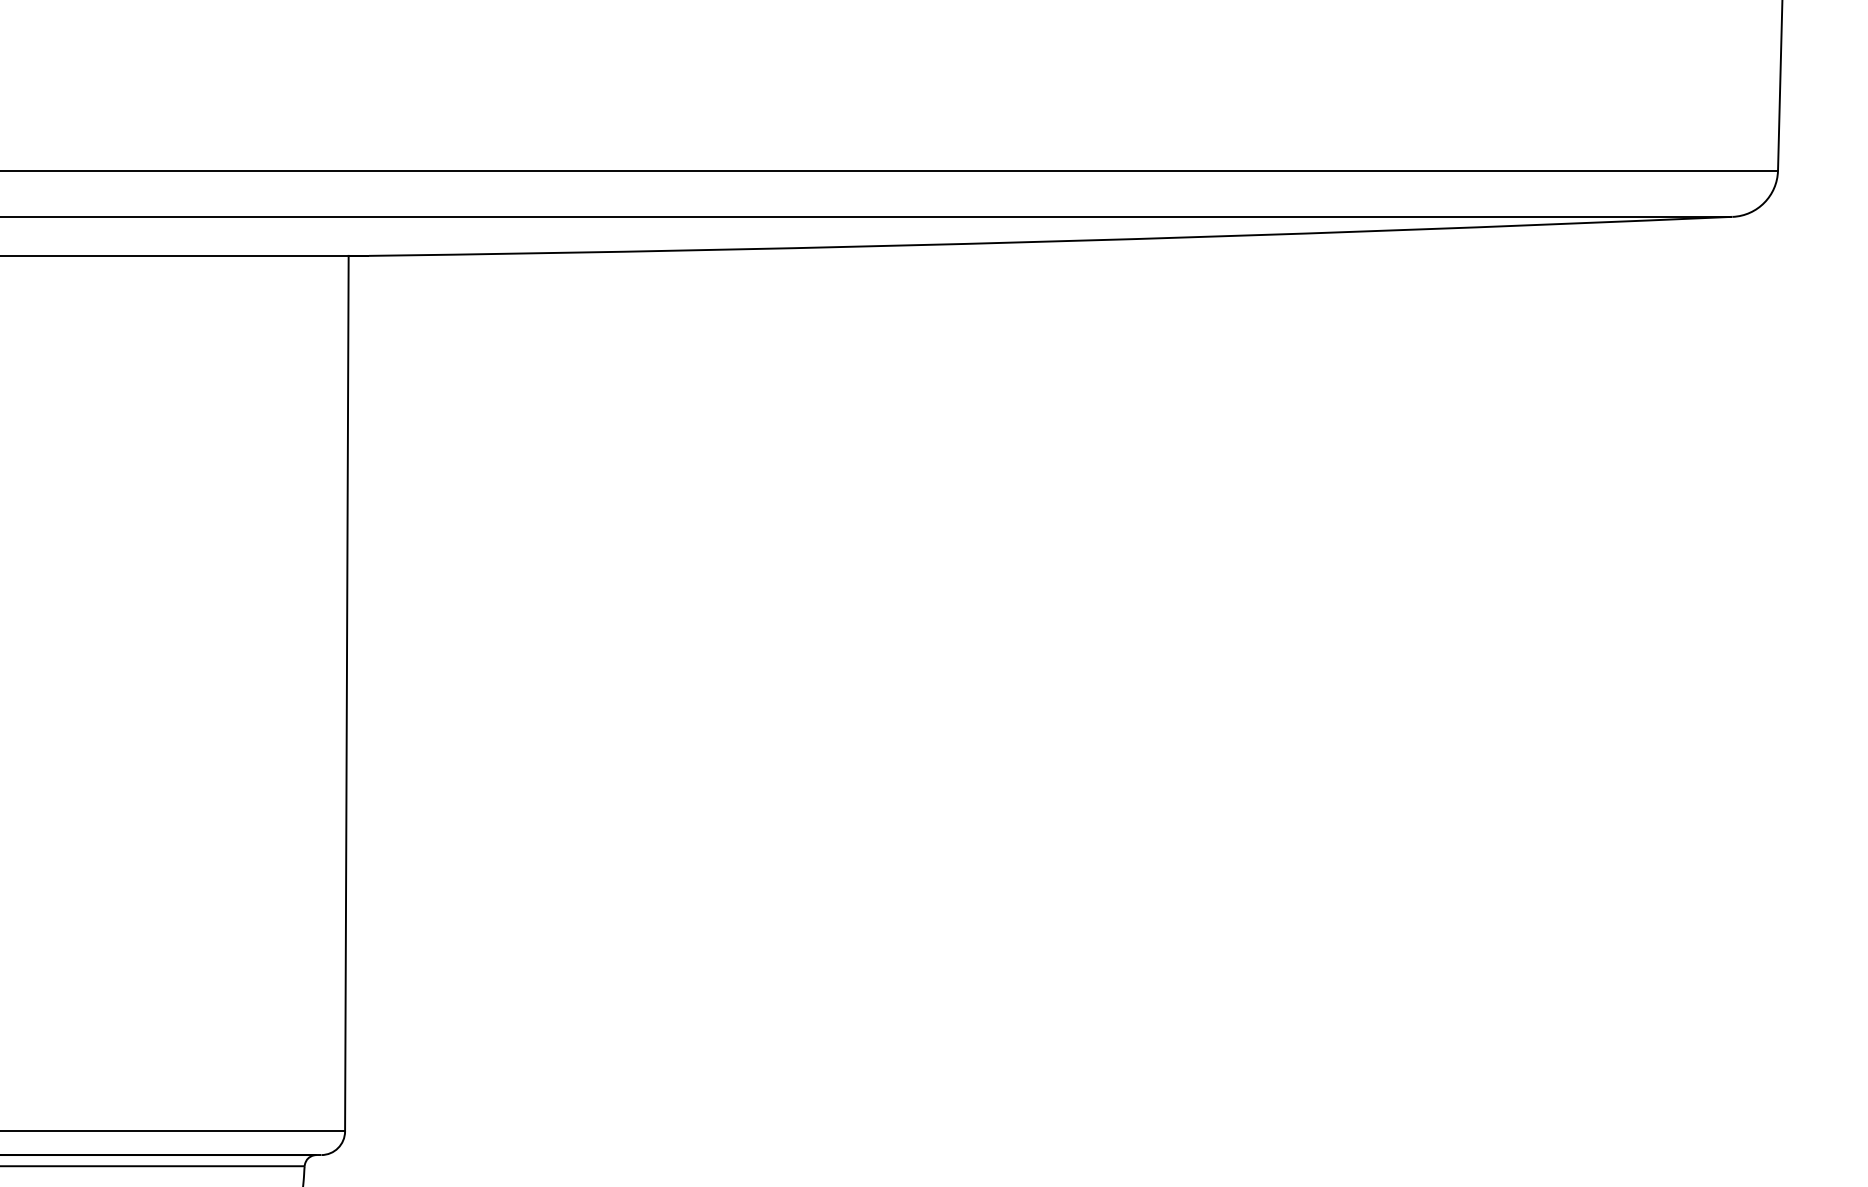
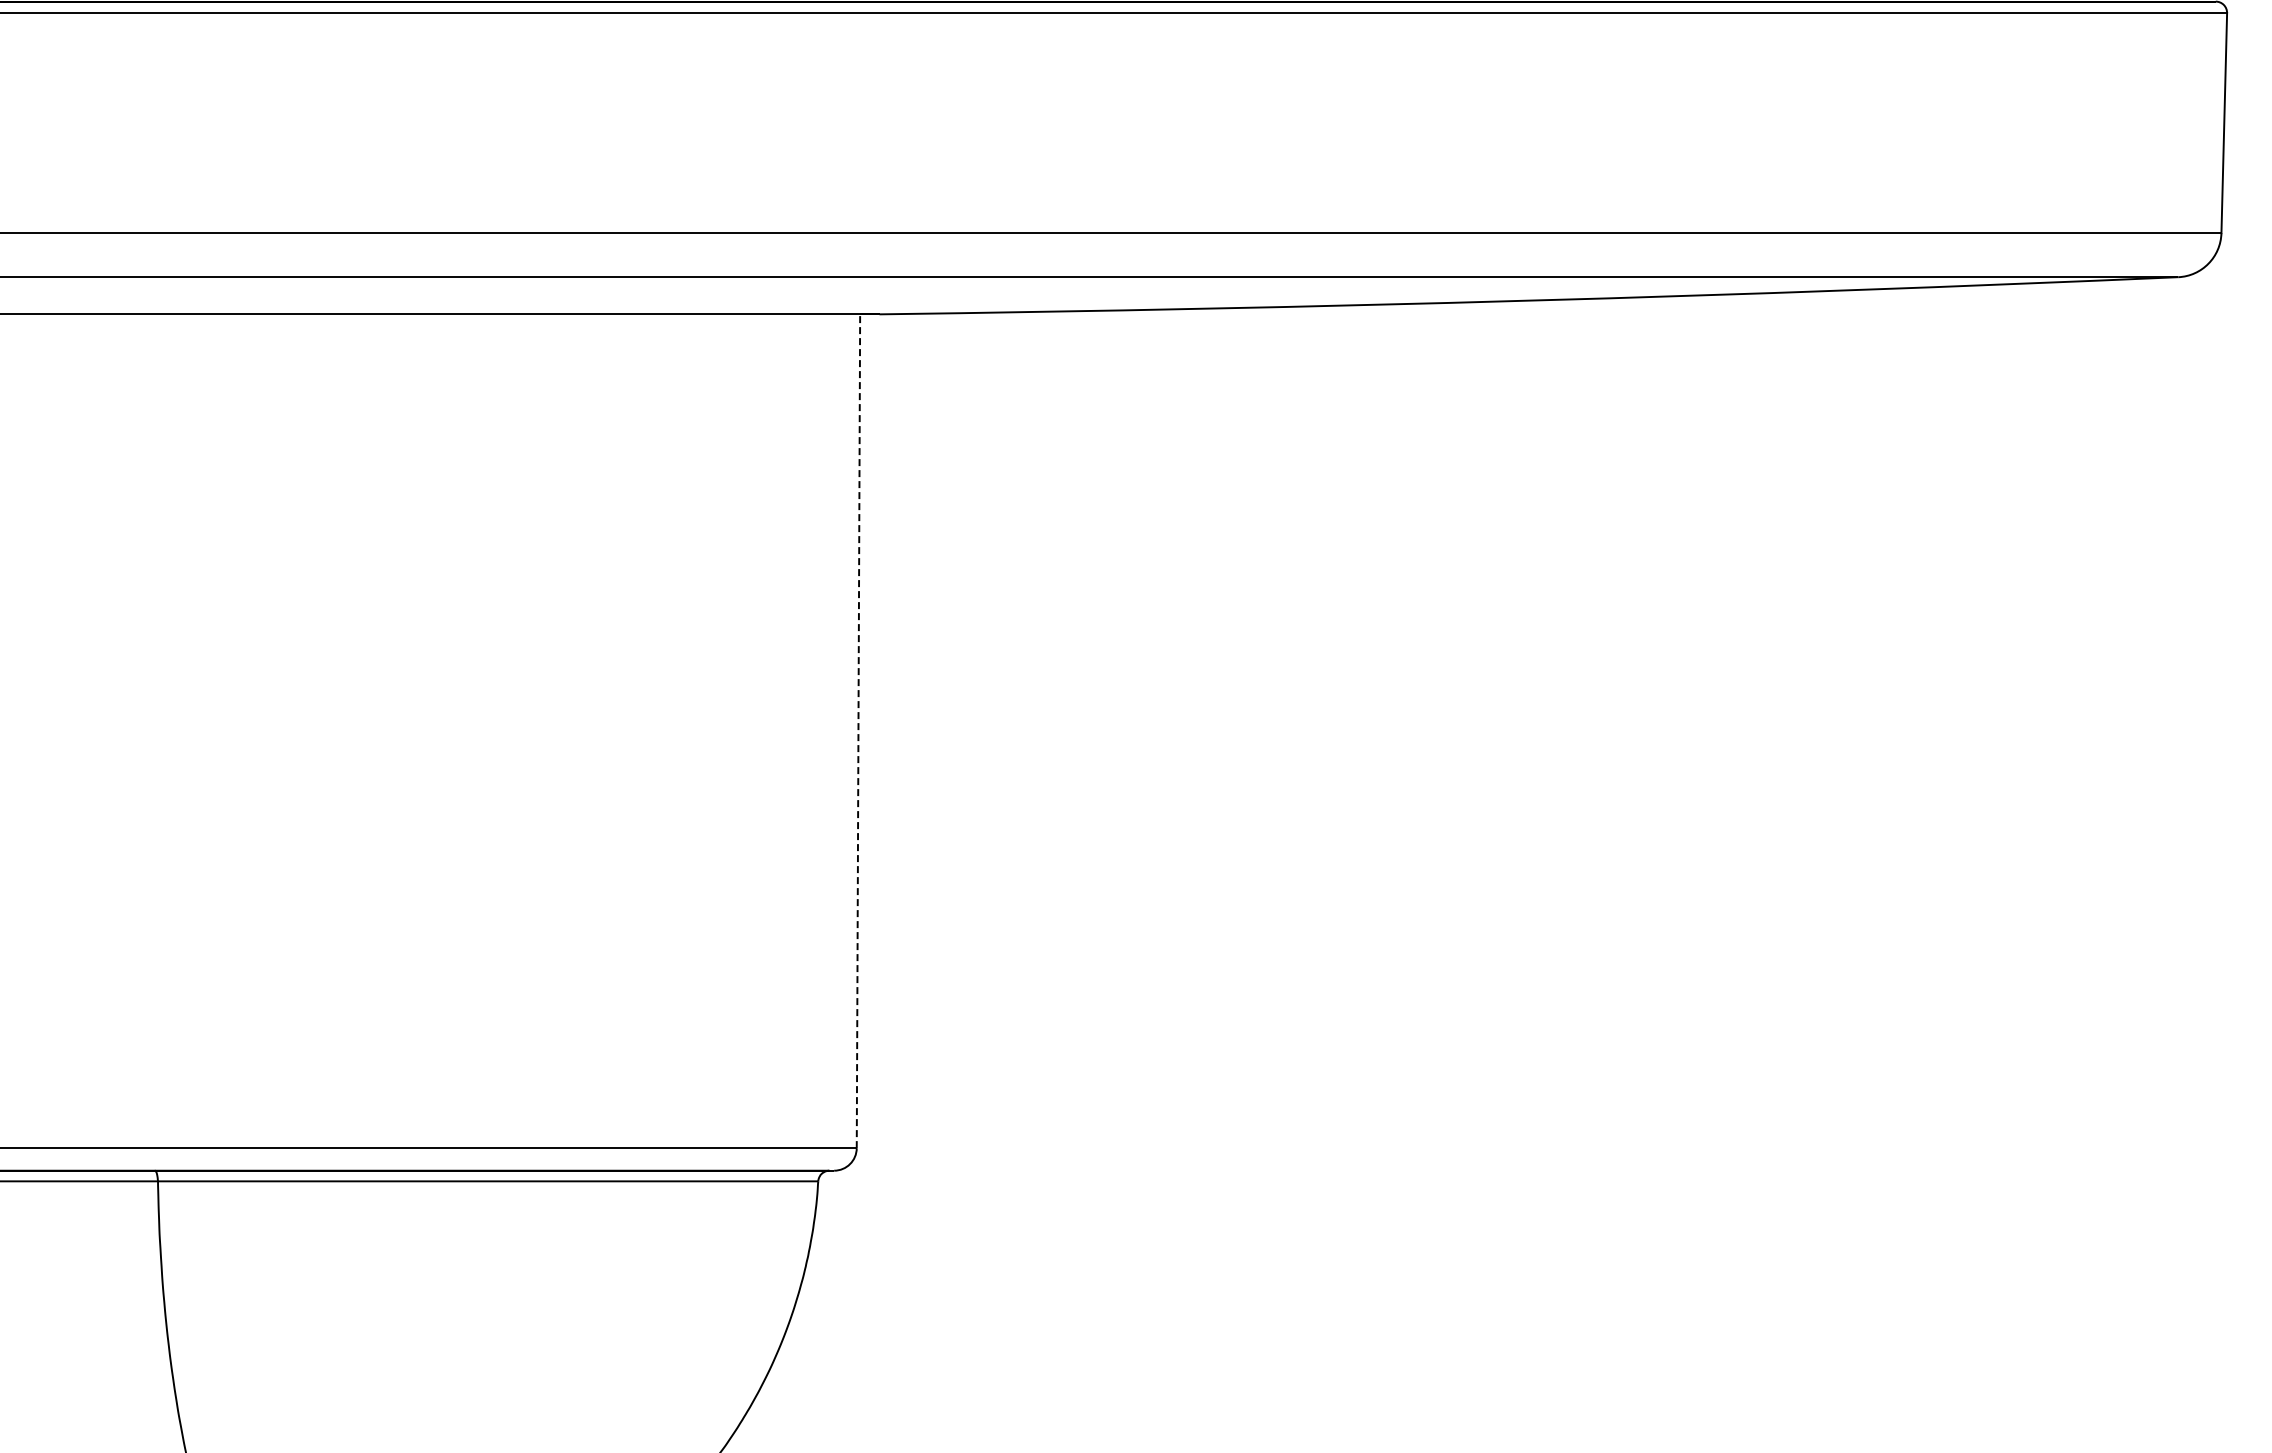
line: (346, 693) -> (858, 731), solid -> dashed

